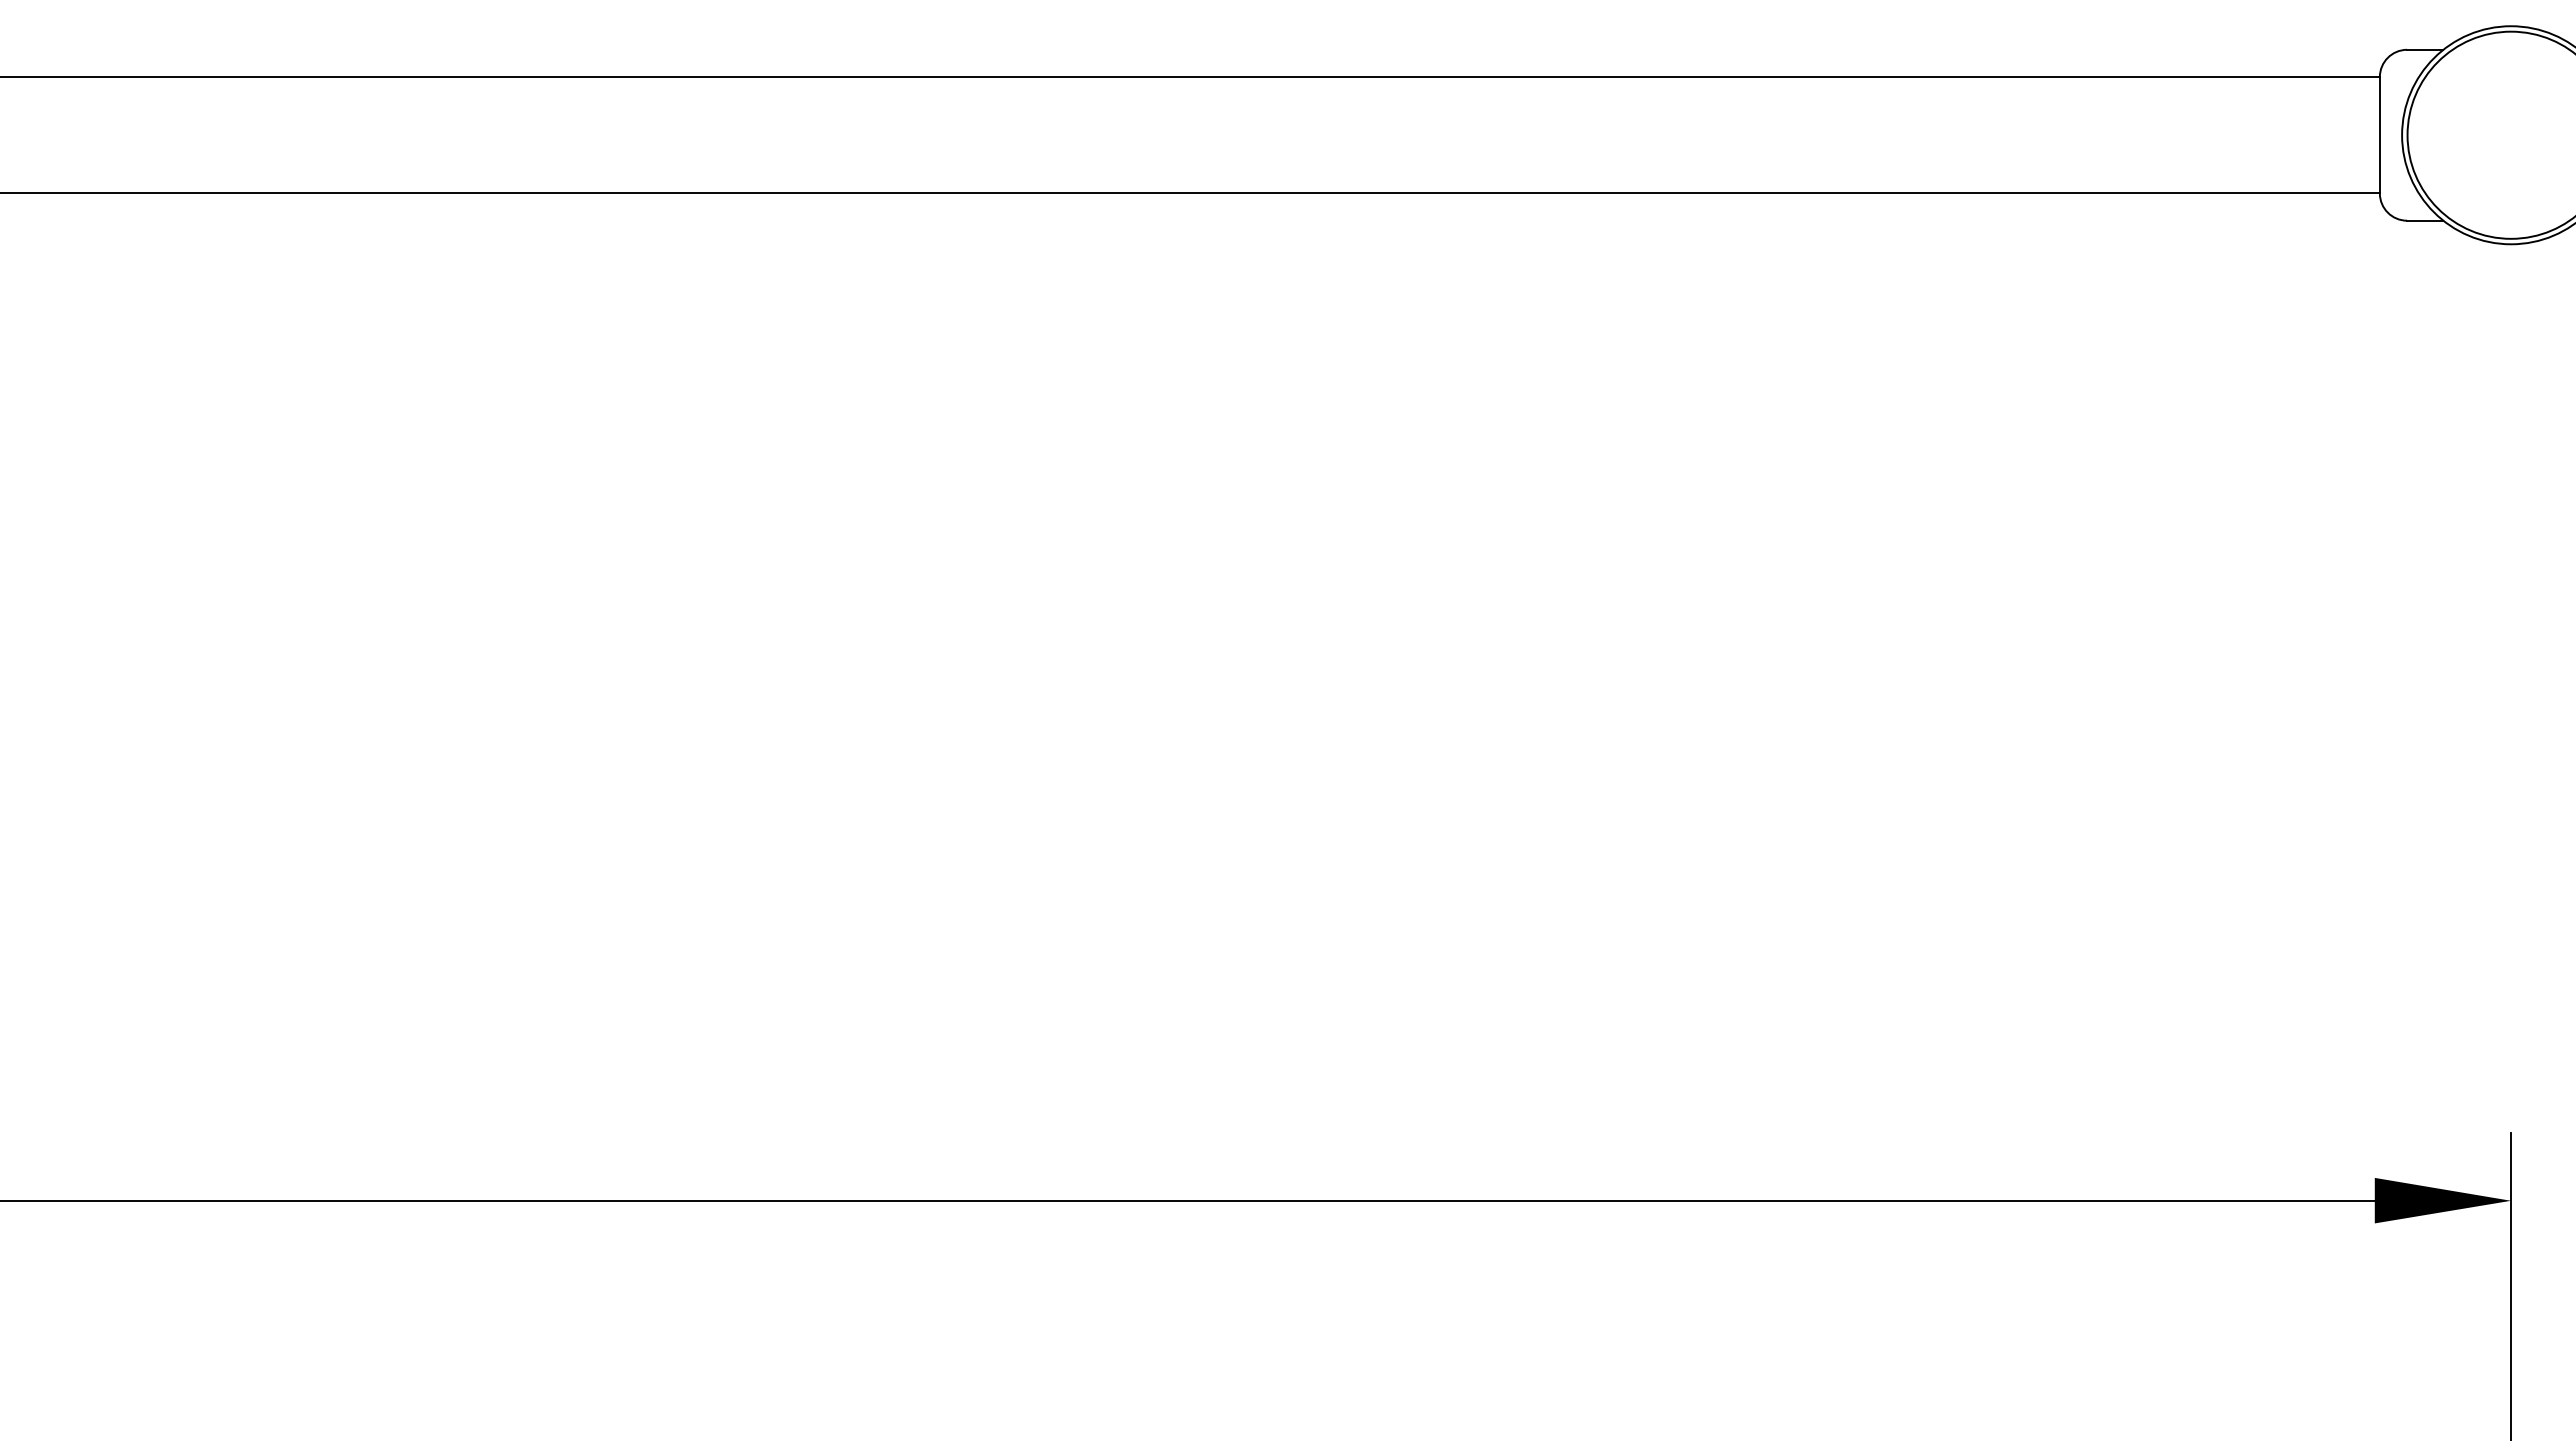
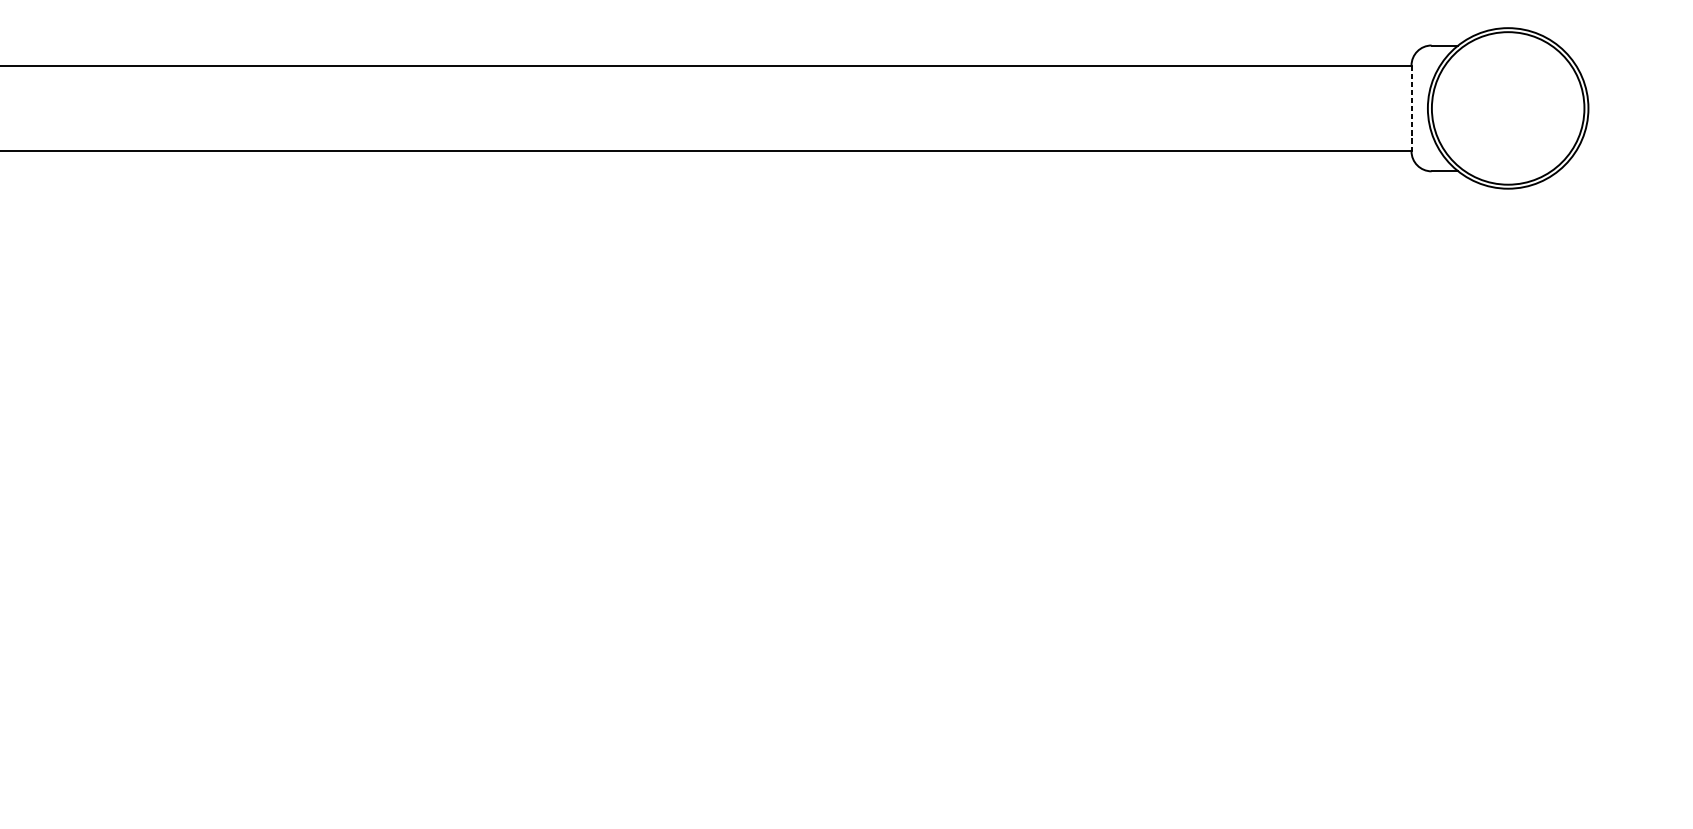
line: (2379, 135) -> (1411, 108), solid -> dashed

